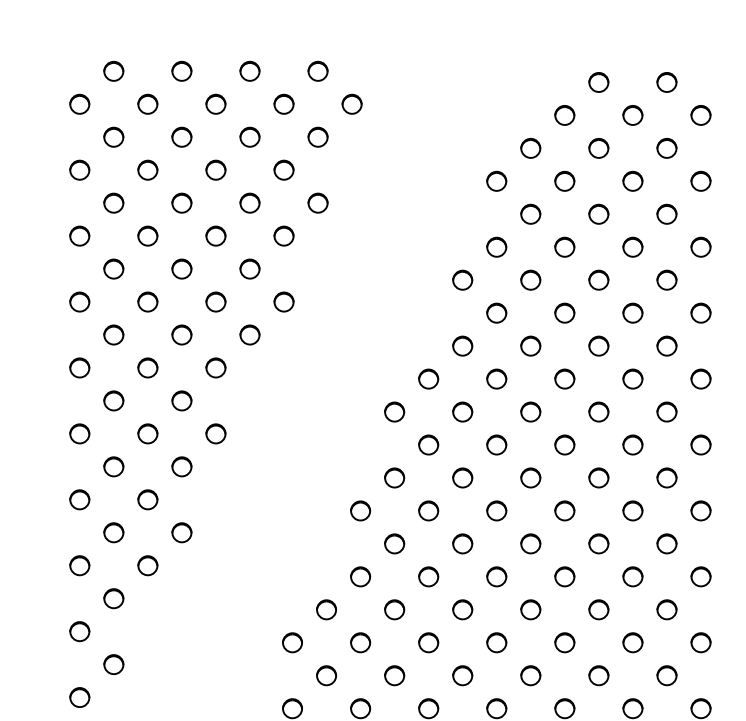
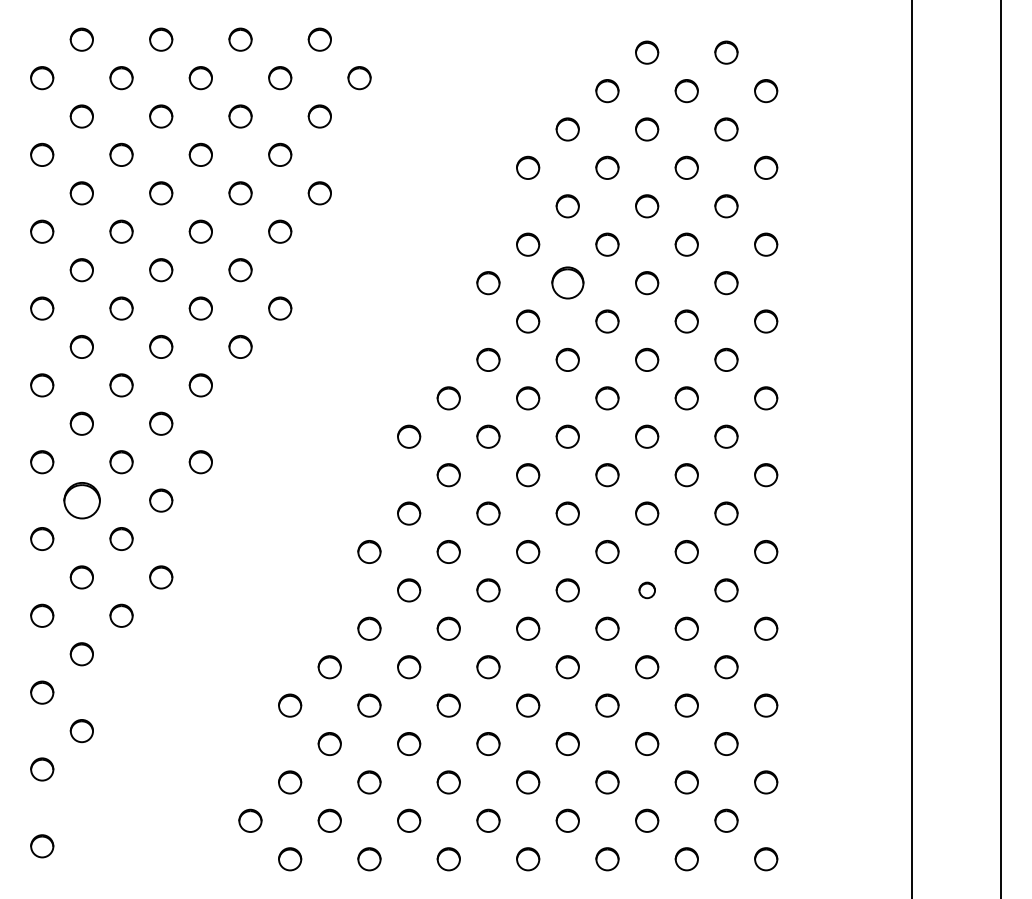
circle: (530, 280) -> (567, 283), size x1.4
part: (113, 466) -> (81, 500), size x1.6
circle: (599, 543) -> (647, 590), size x0.7

